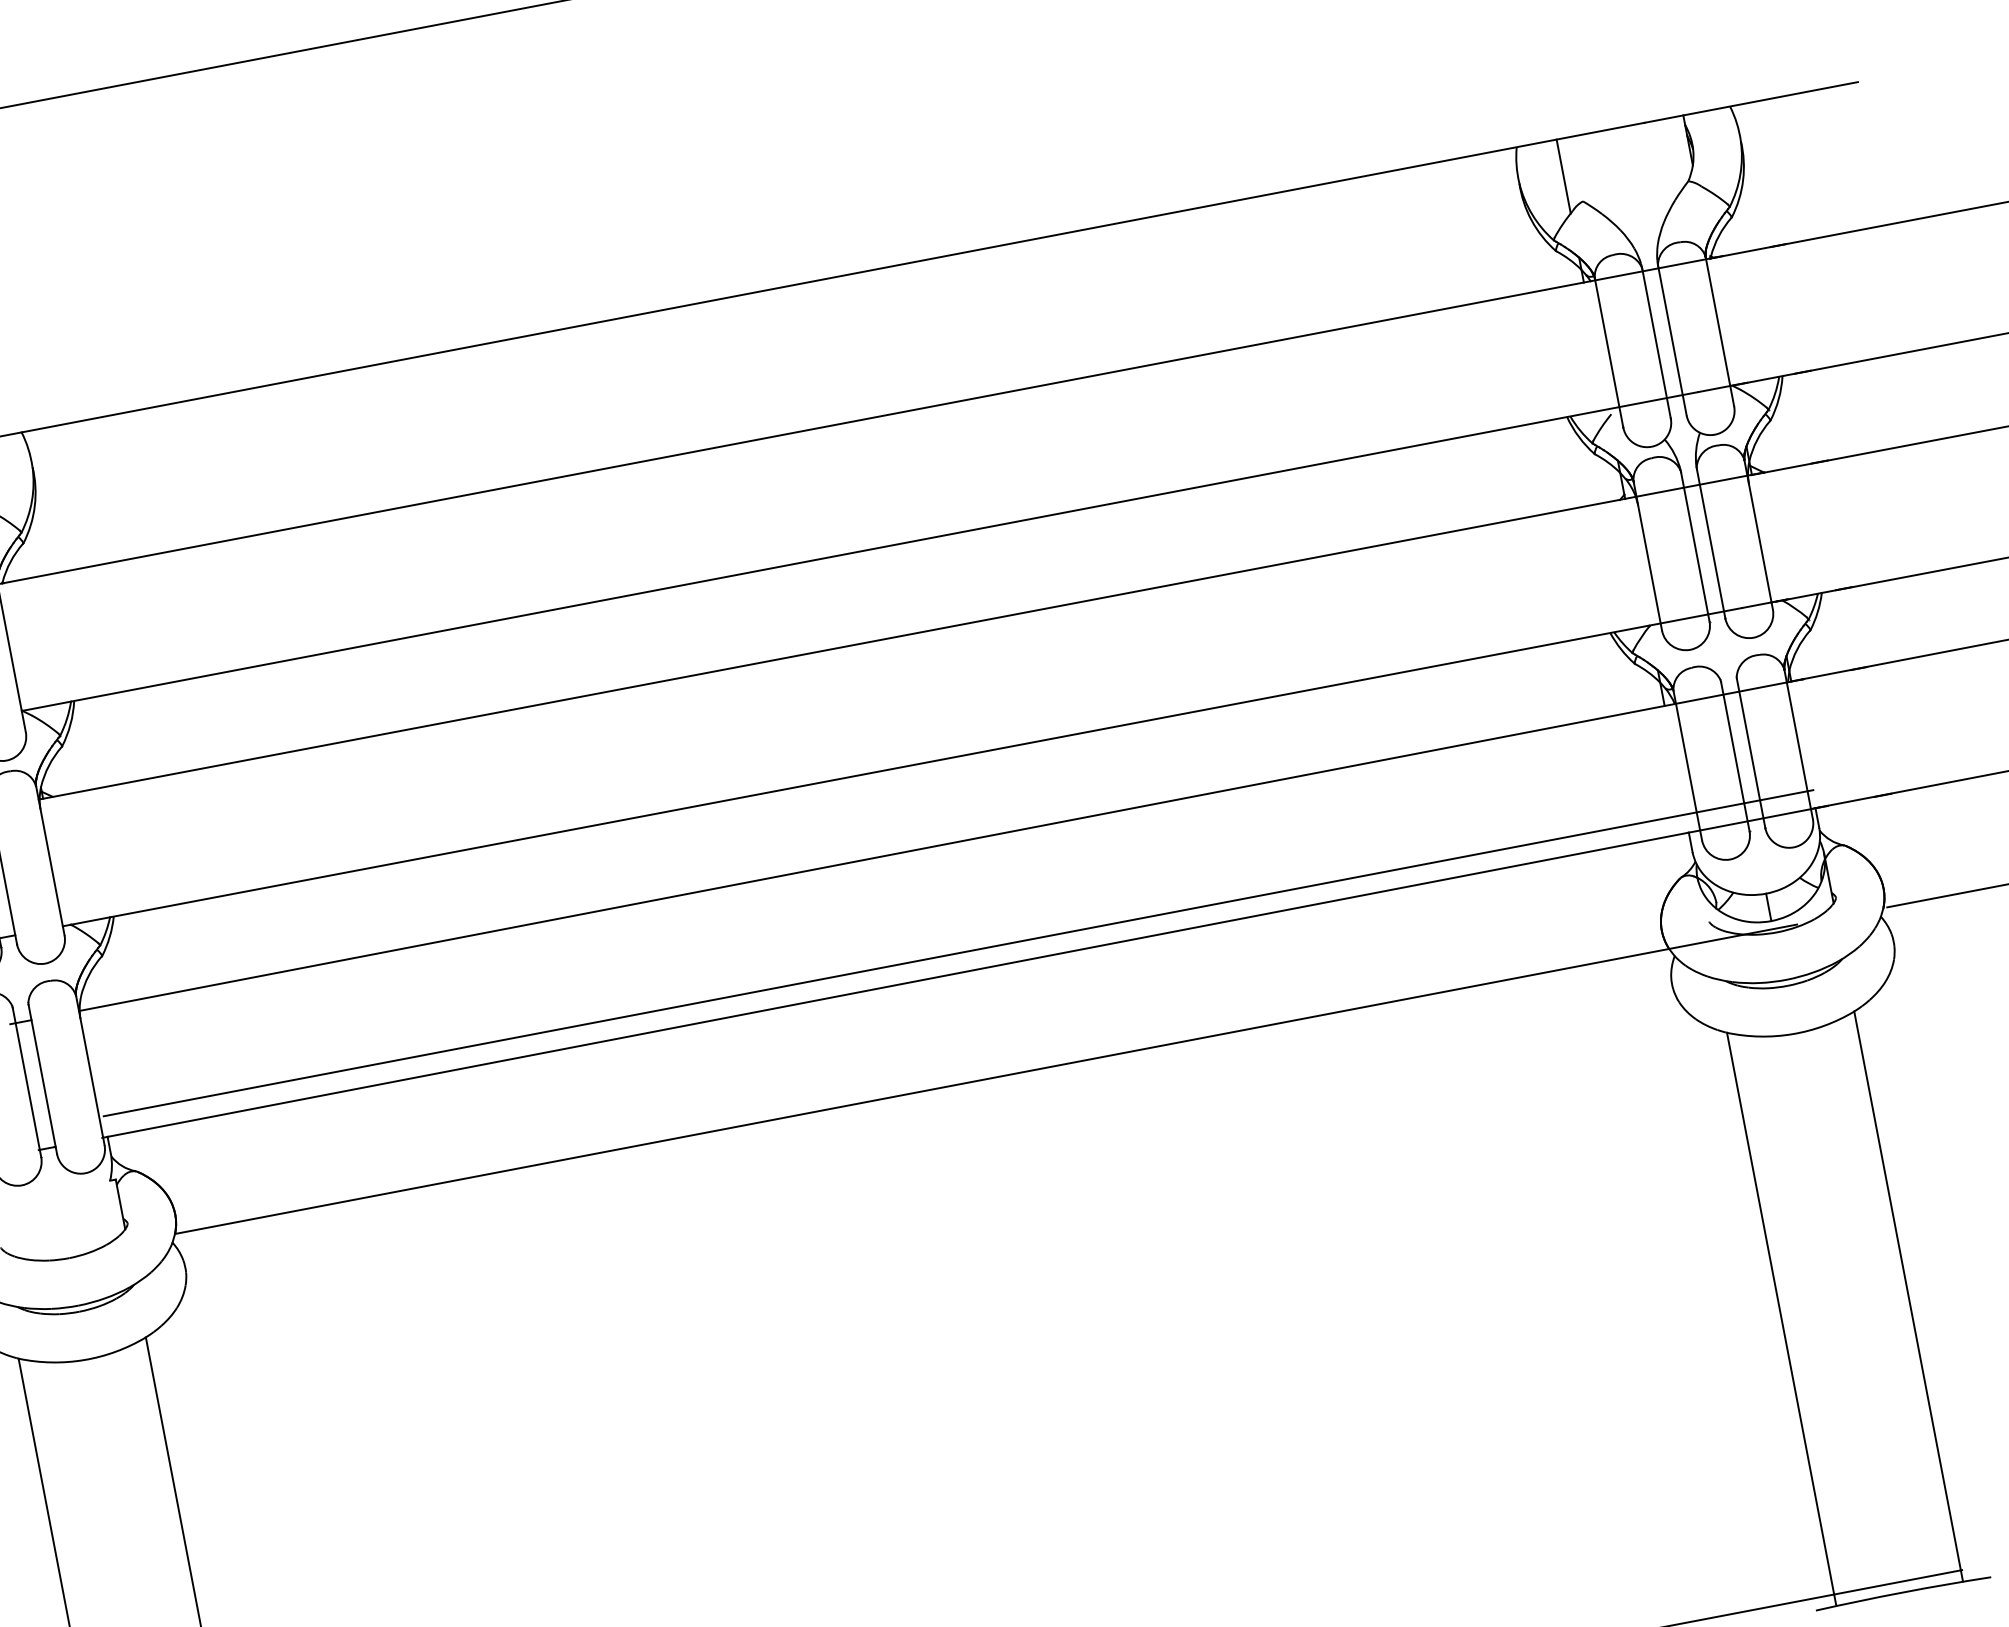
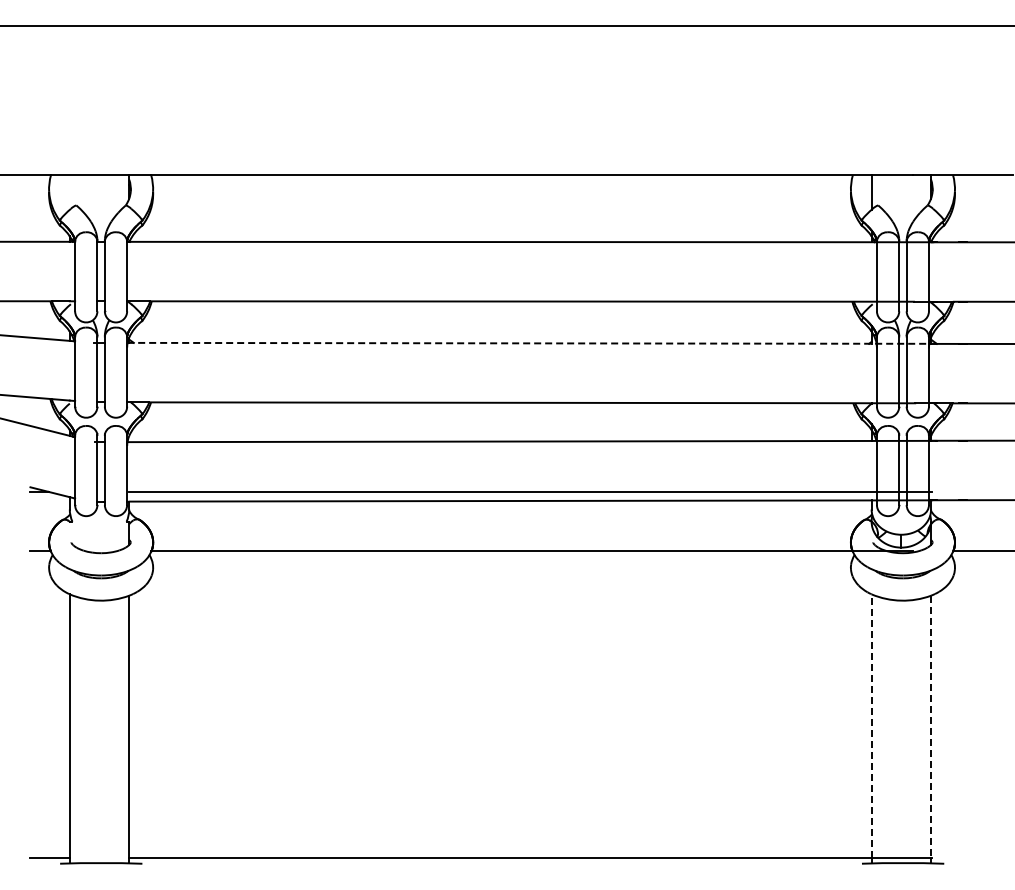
line: (900, 636) -> (531, 343), solid -> dashed
line: (1908, 1292) -> (931, 727), solid -> dashed
line: (1780, 1314) -> (871, 726), solid -> dashed

